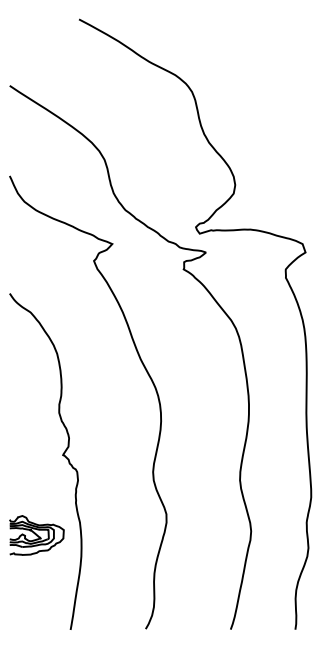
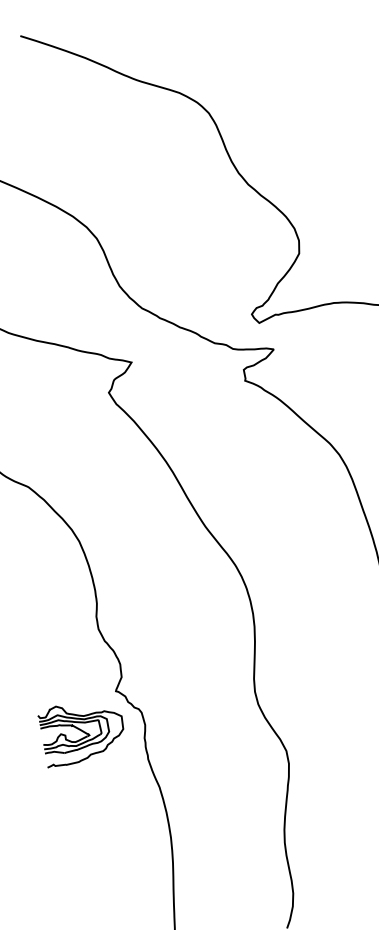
part: (36, 535) -> (82, 731), moved

